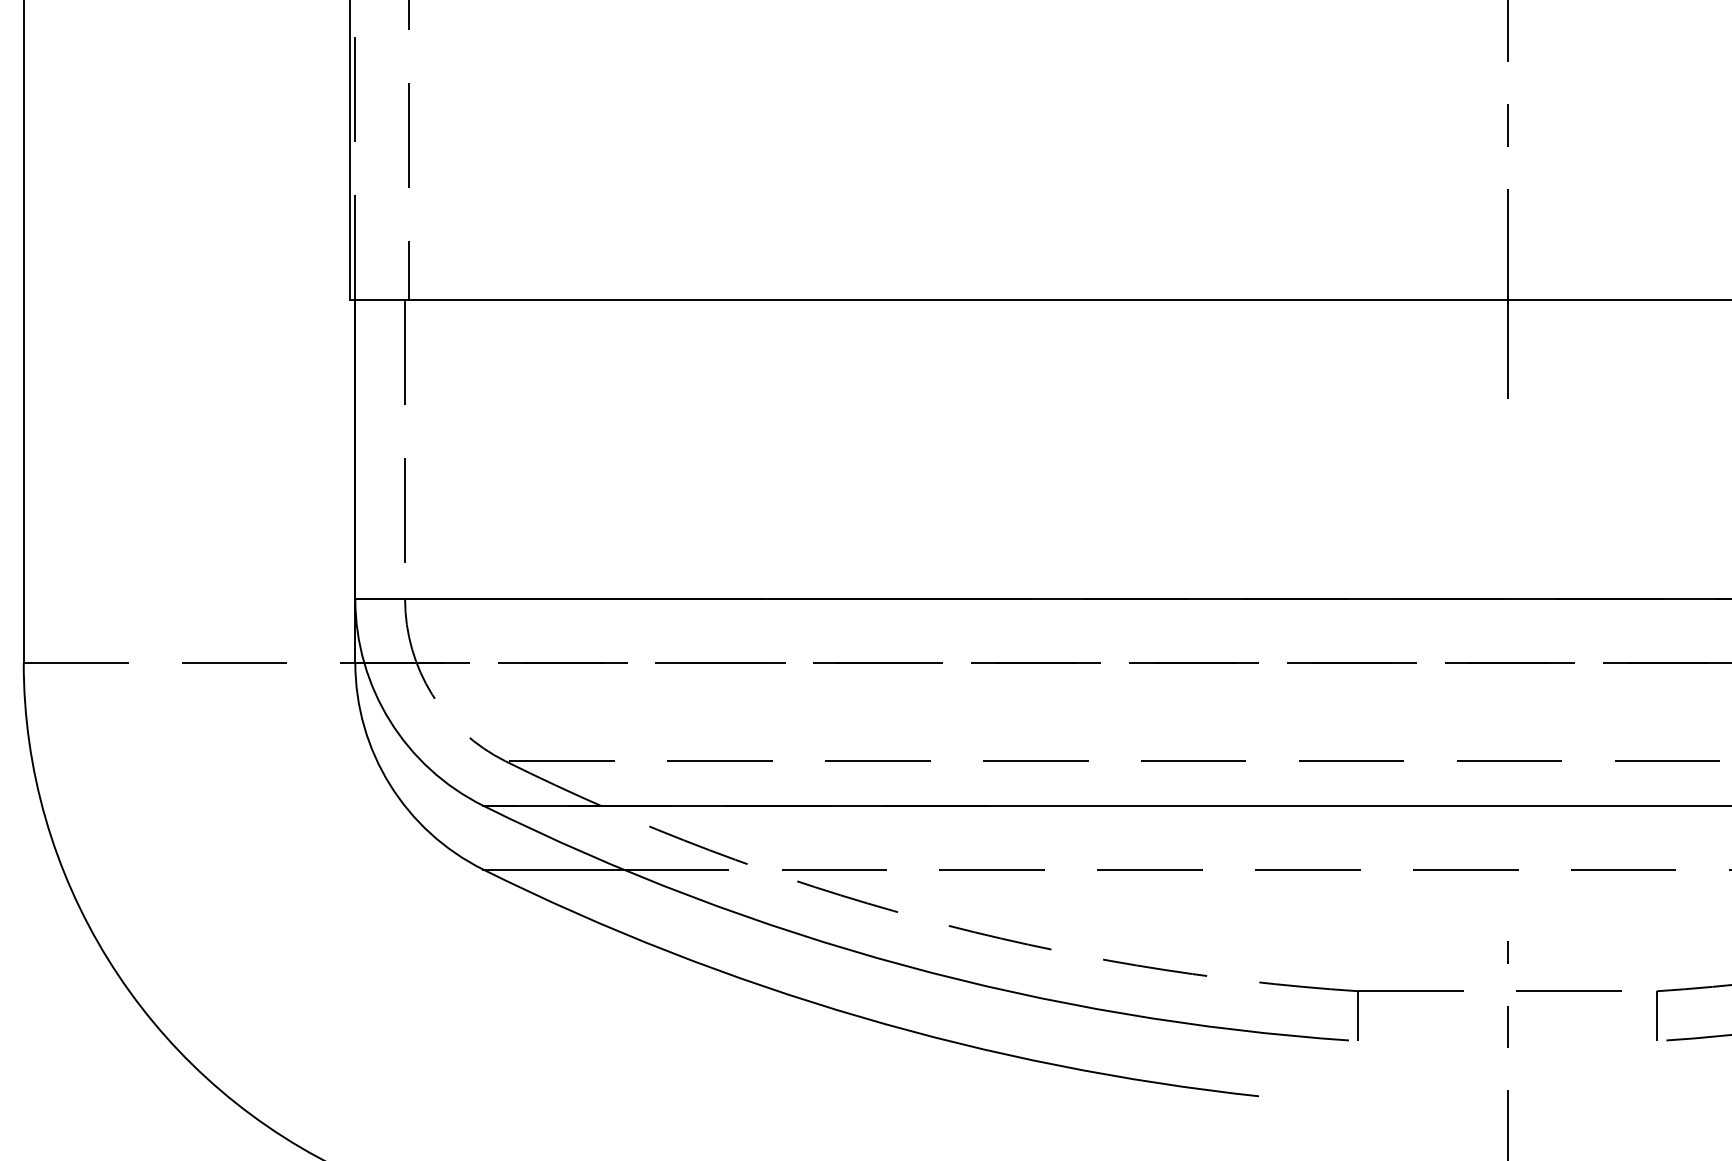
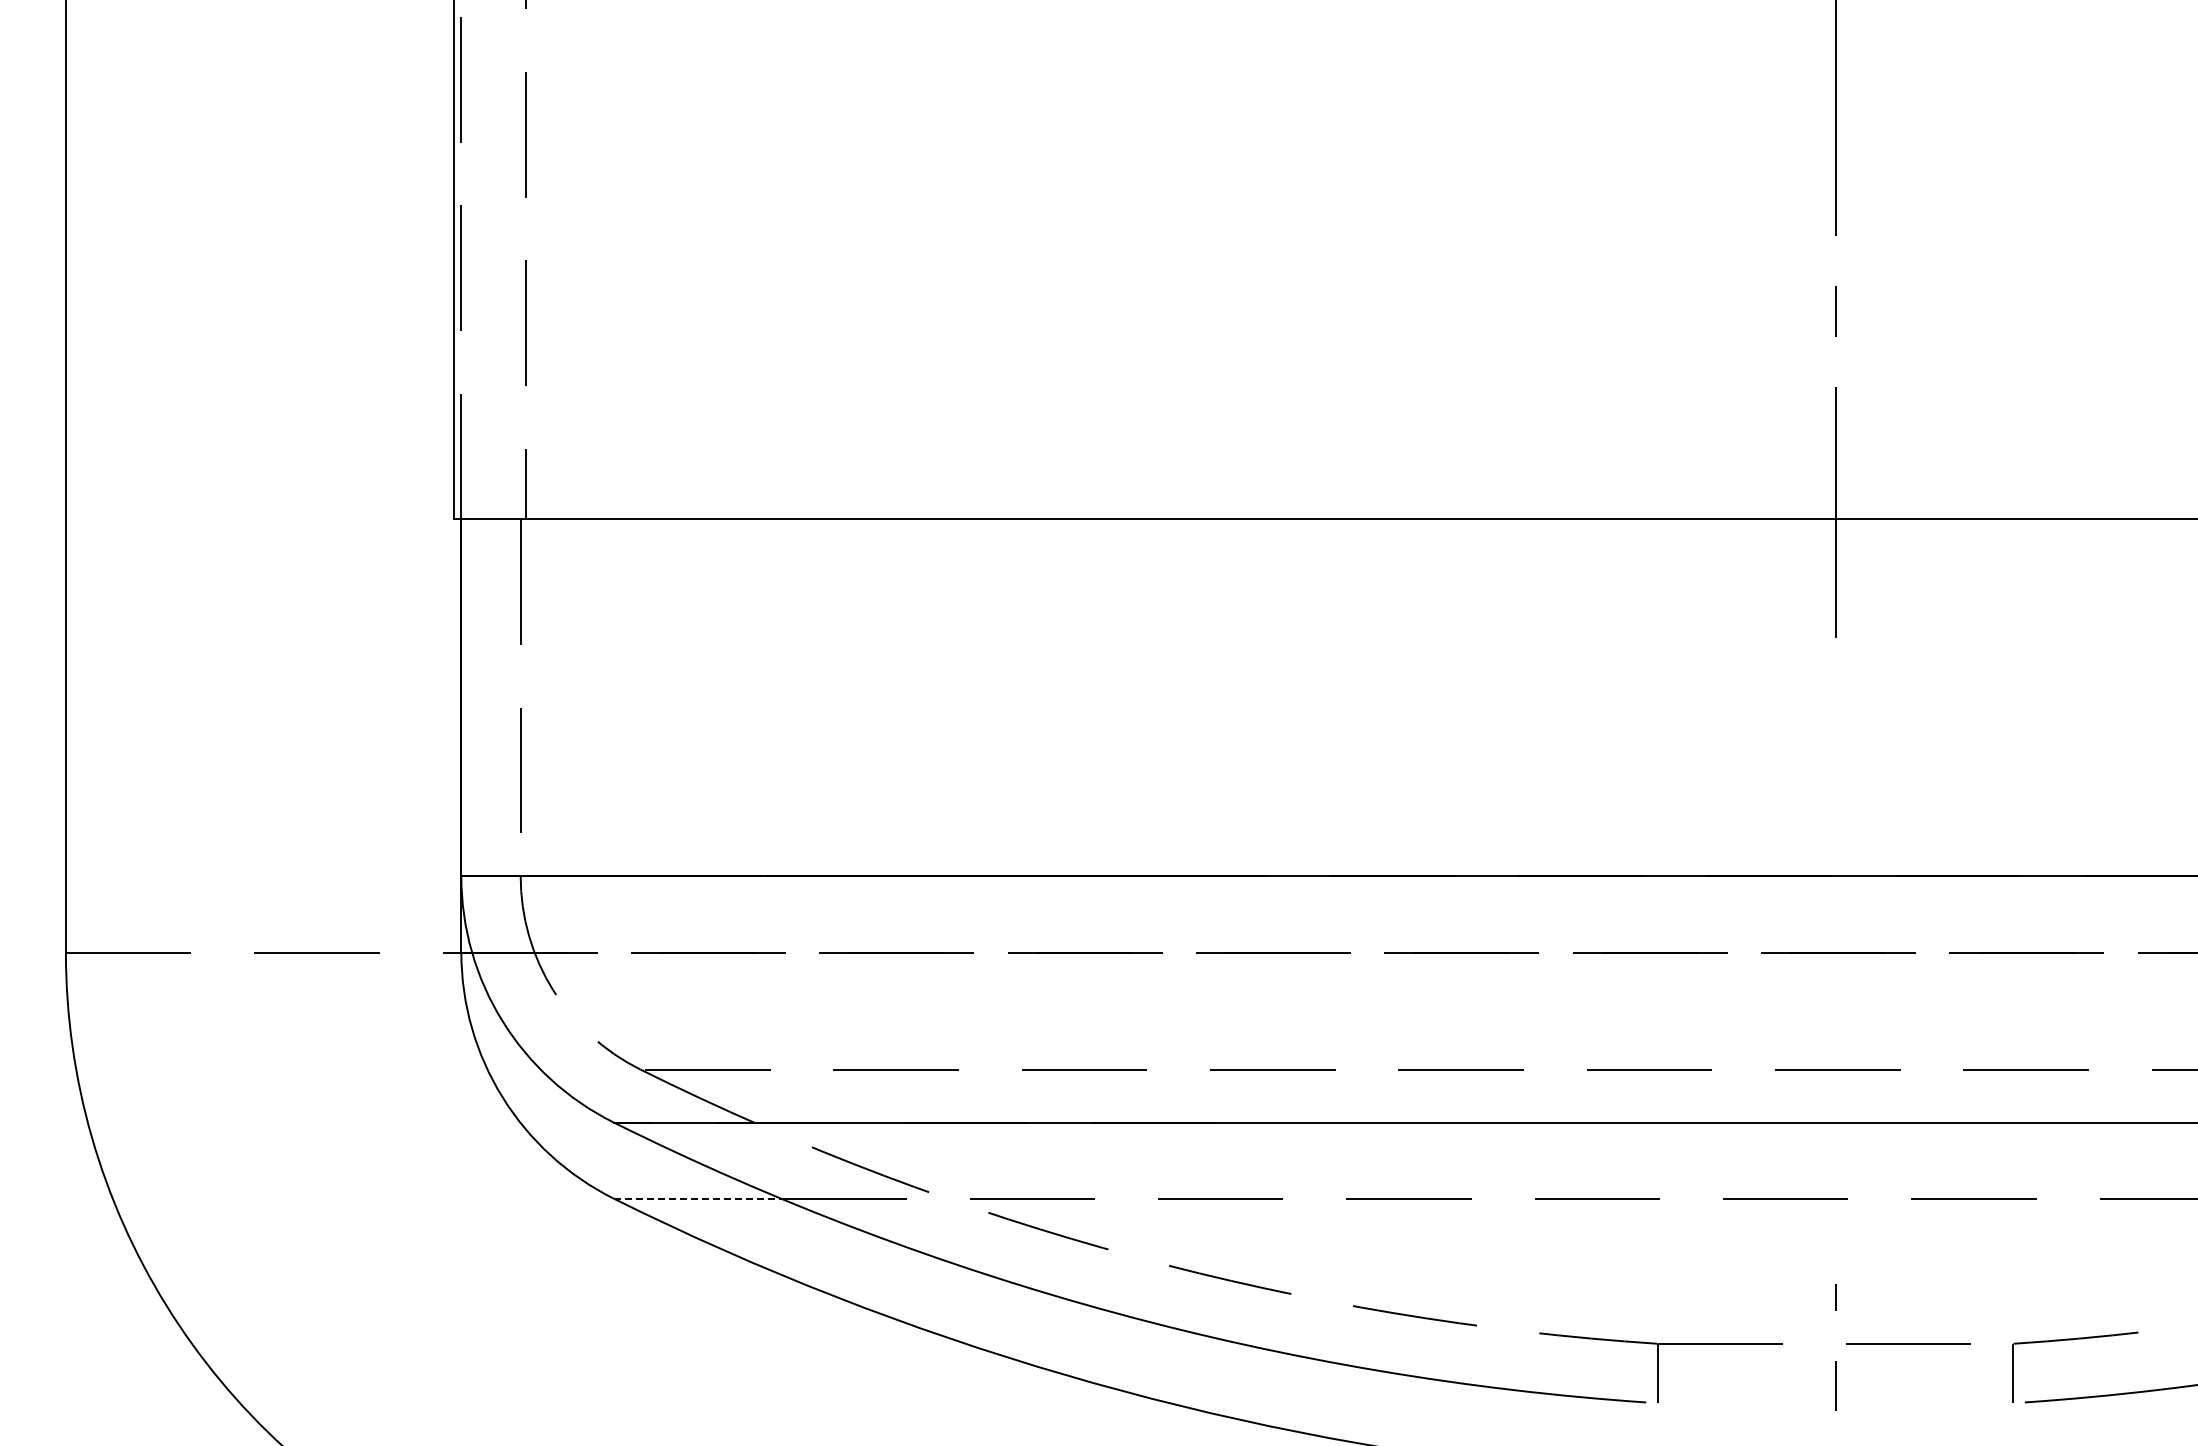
line: (553, 869) -> (697, 1198), solid -> dashed

